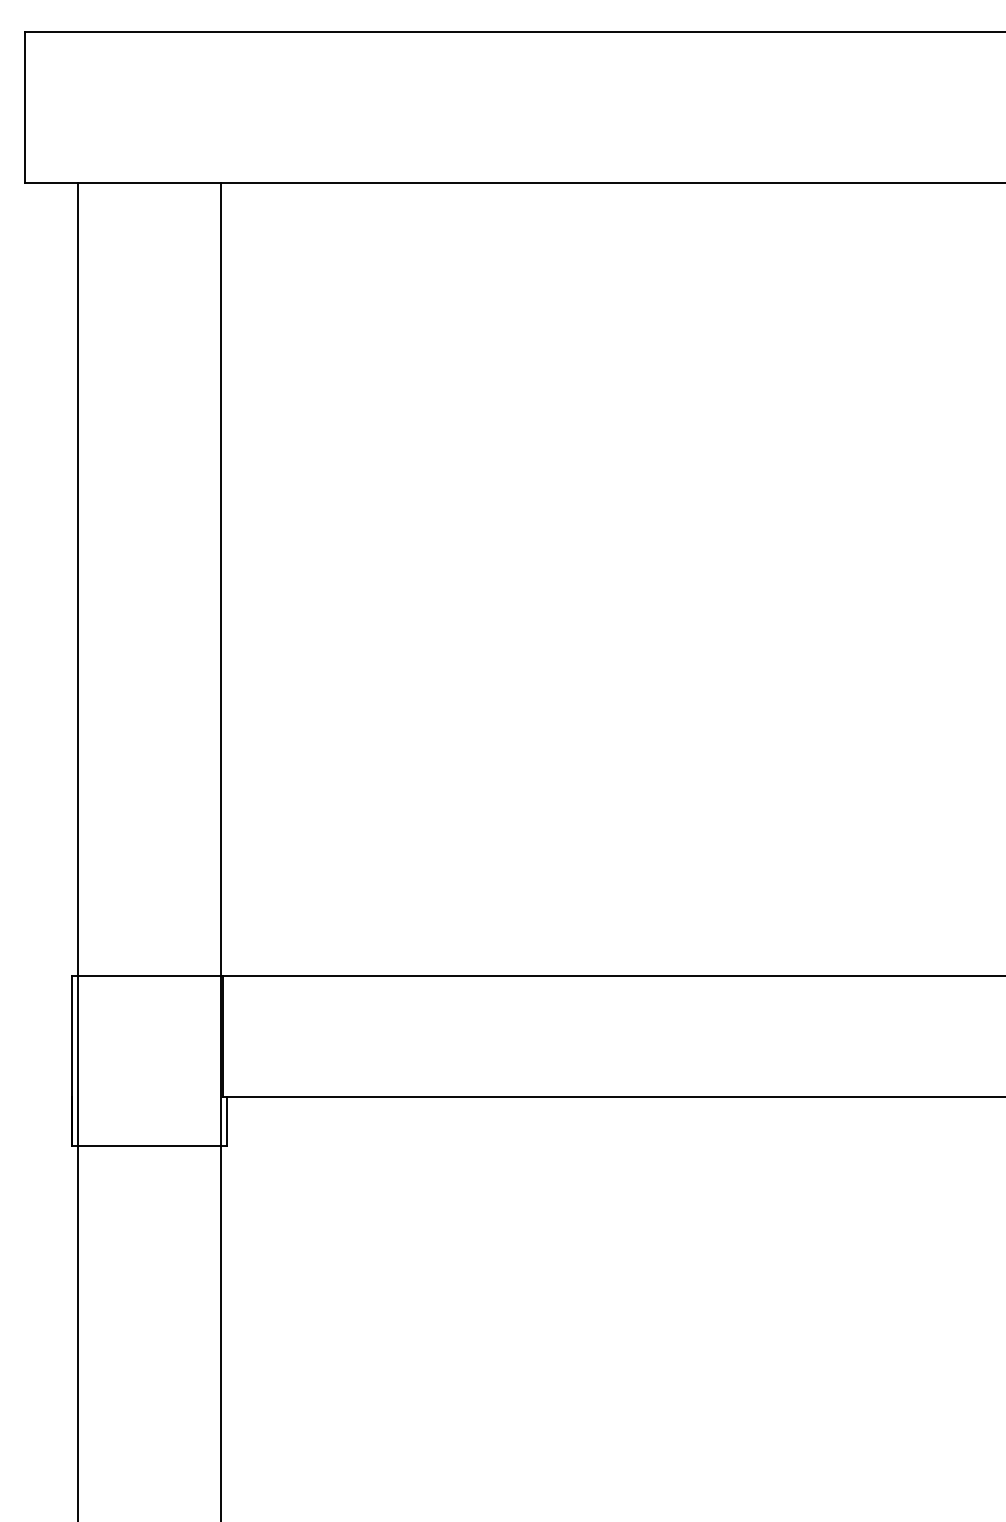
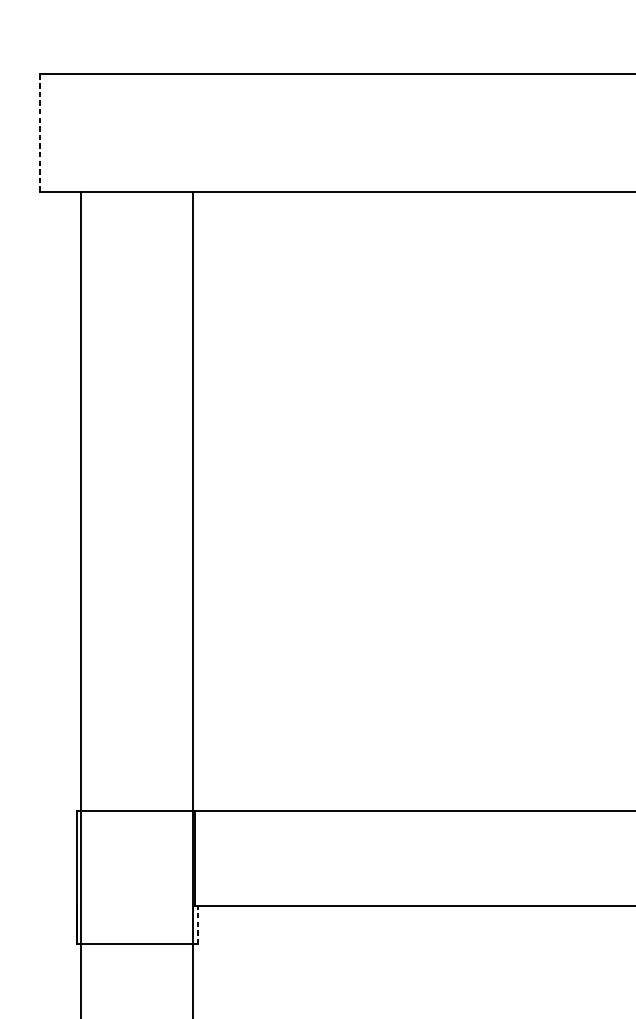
line: (24, 107) -> (39, 132), solid -> dashed
line: (226, 1121) -> (197, 924), solid -> dashed

